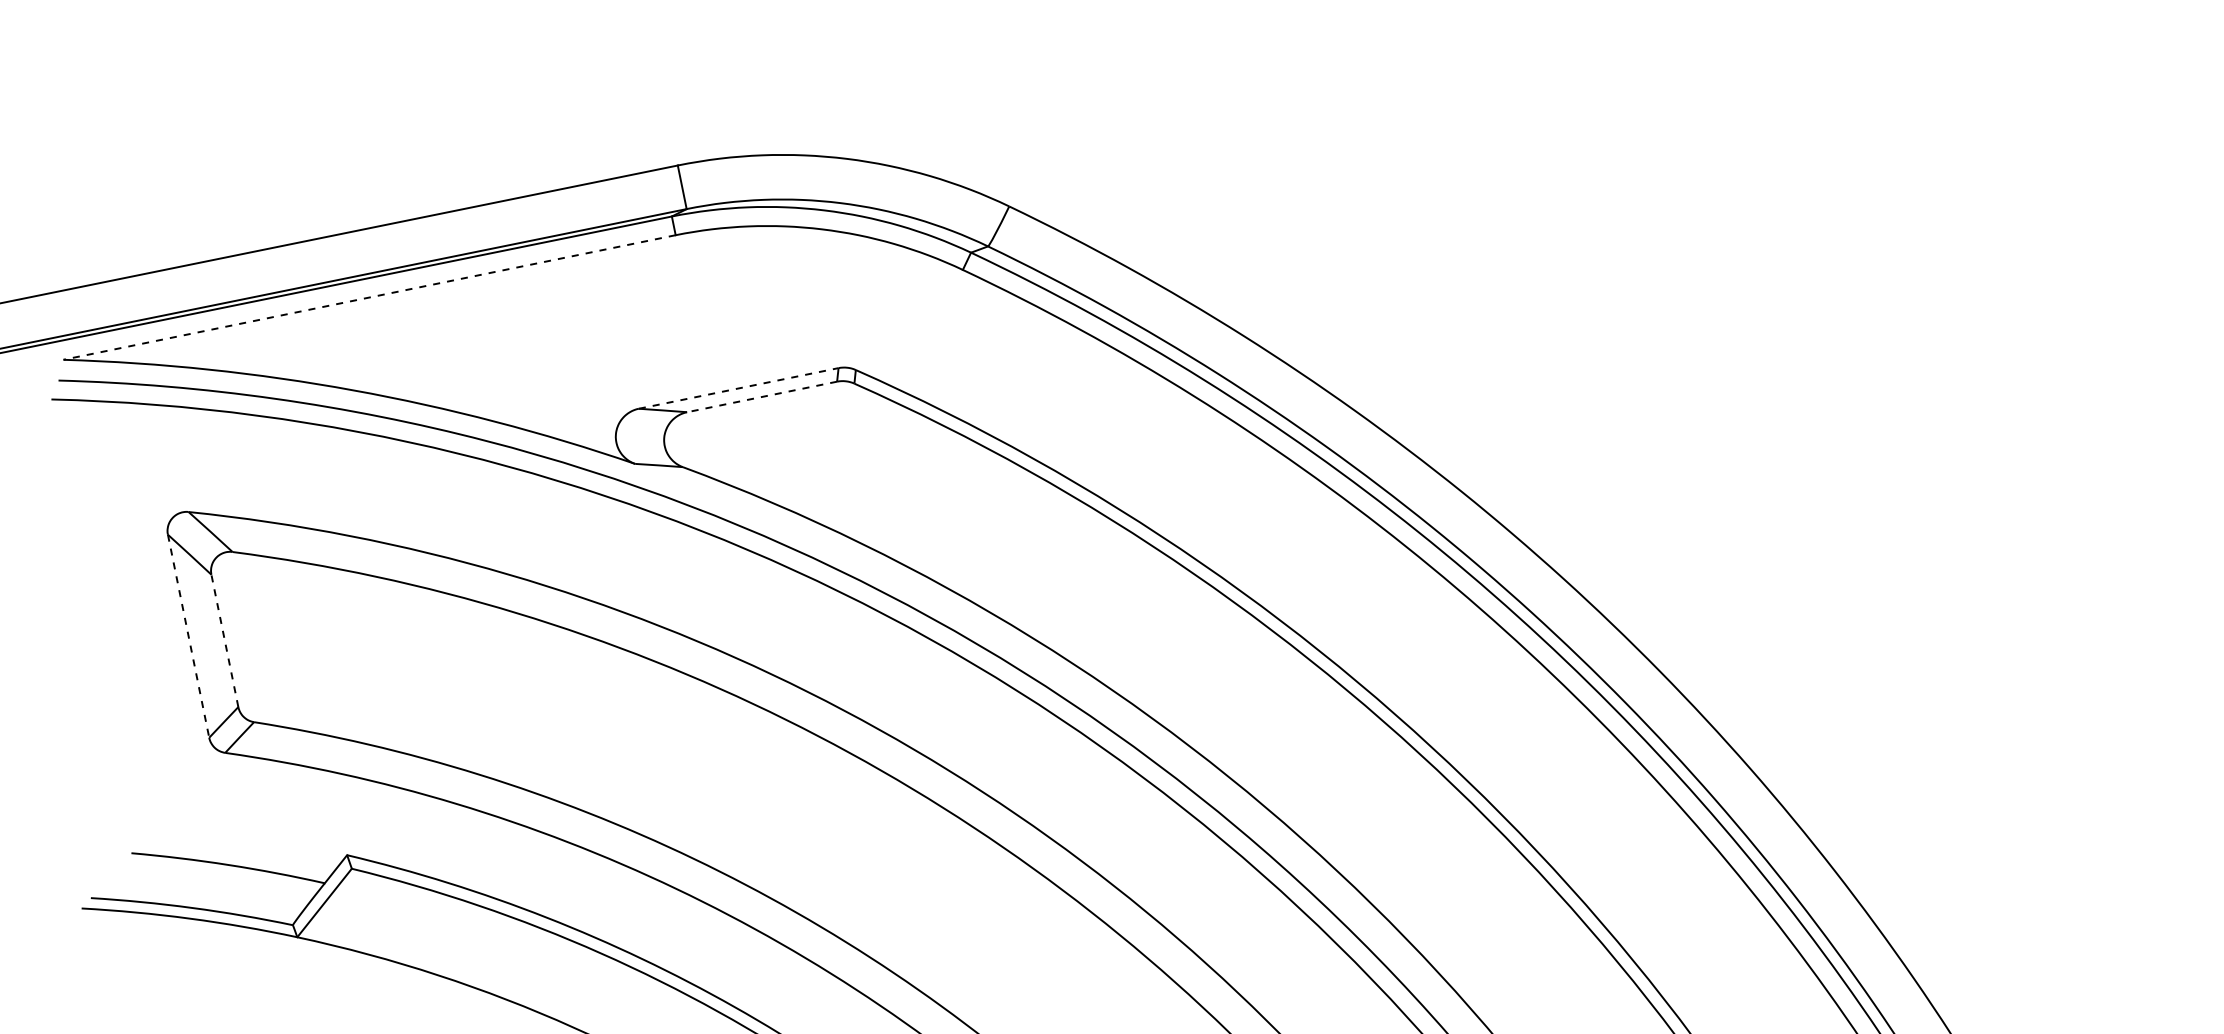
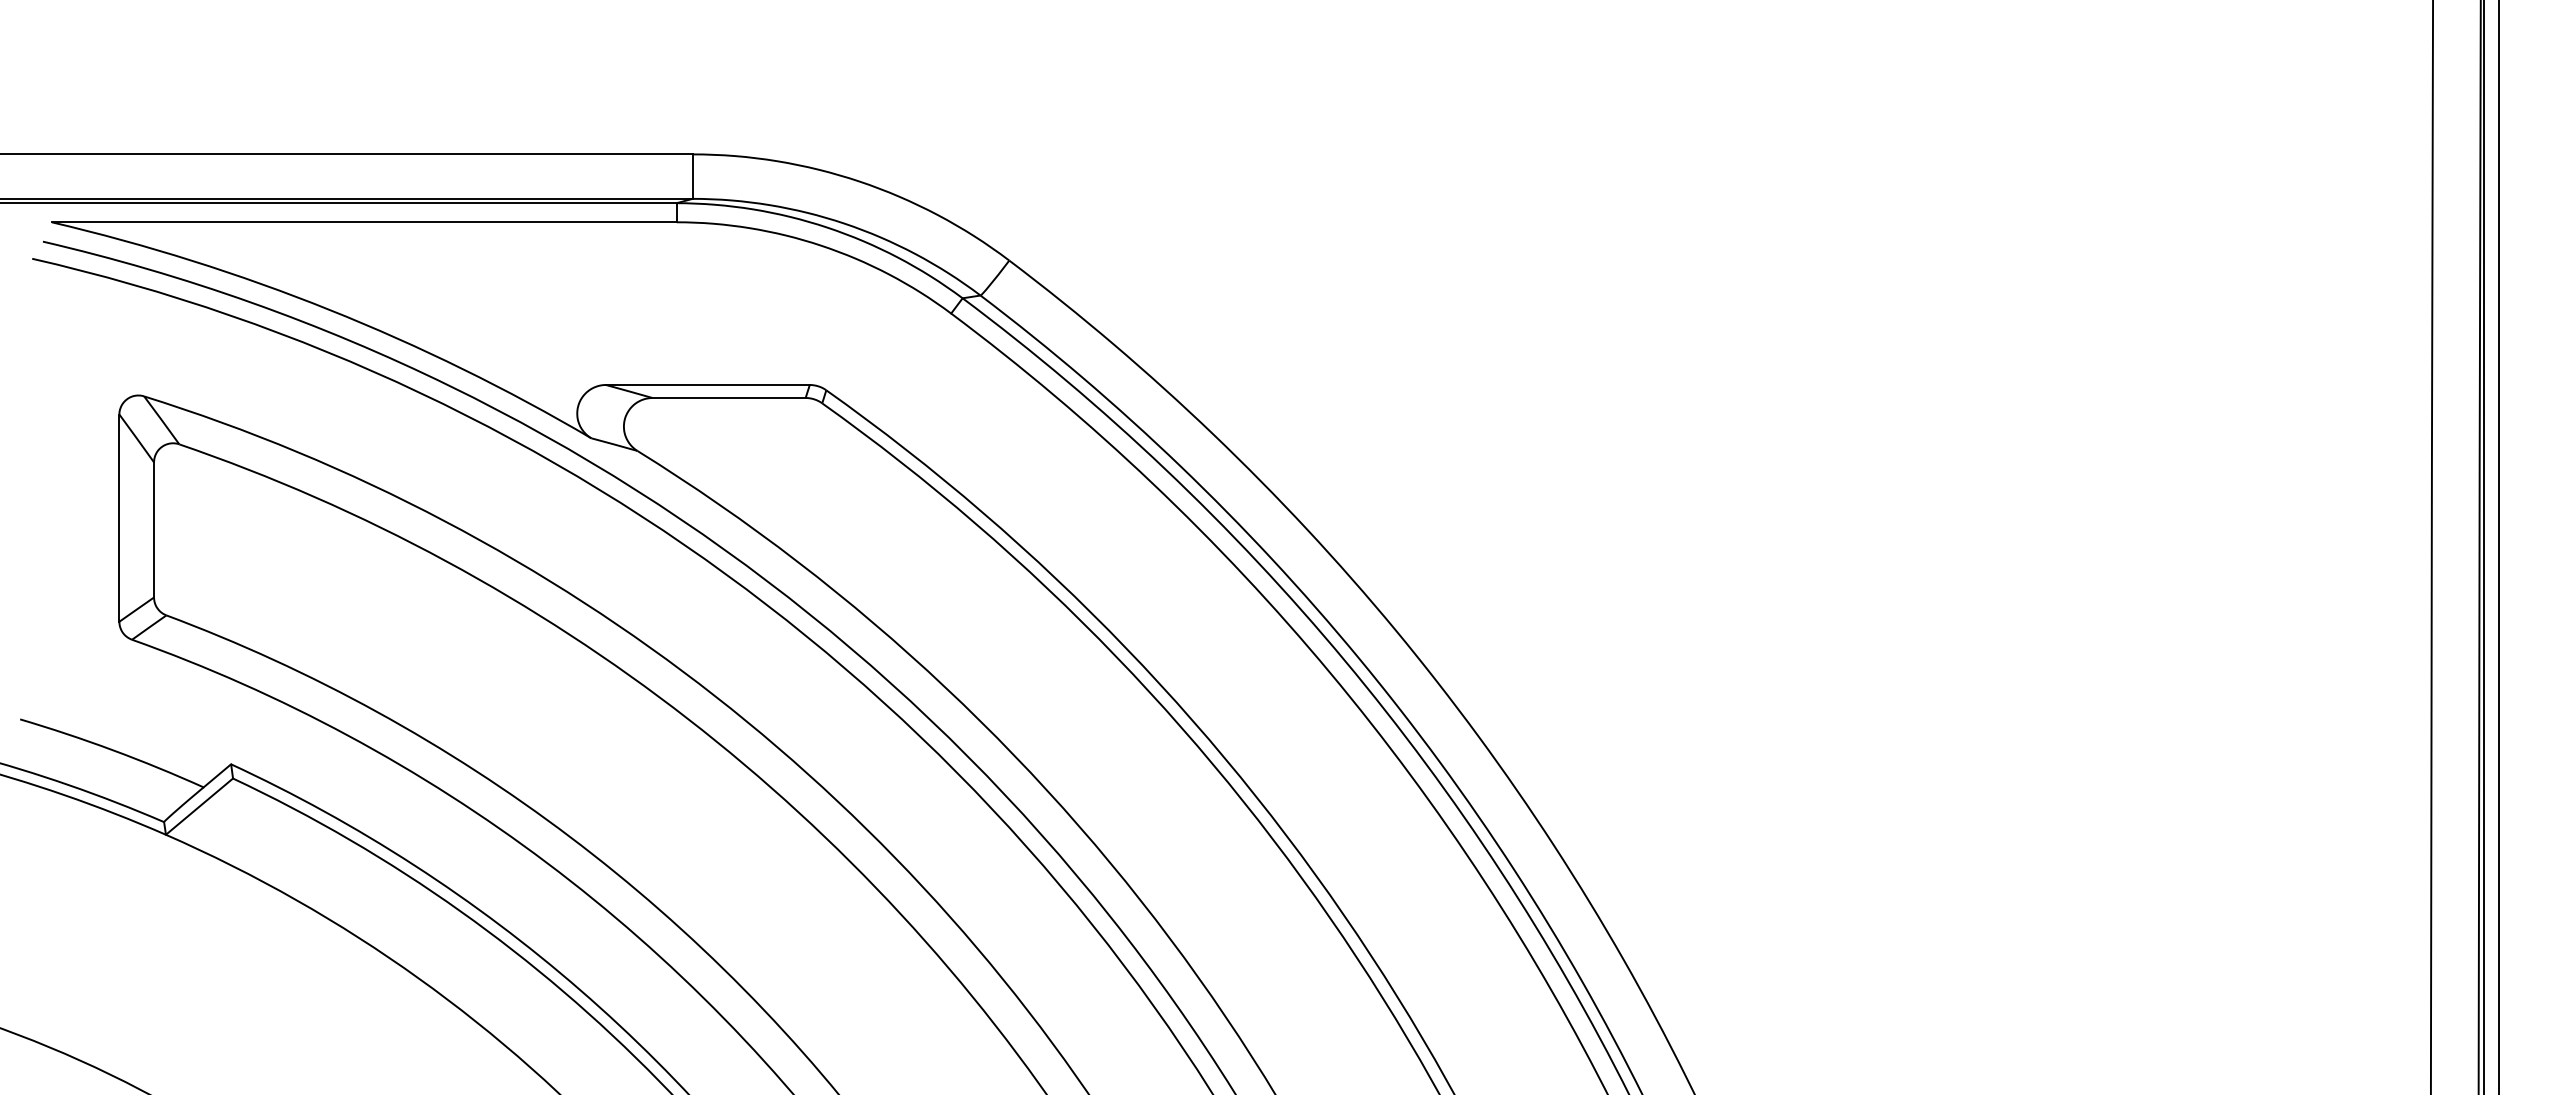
line: (368, 297) -> (363, 222), dashed -> solid
line: (738, 388) -> (707, 384), dashed -> solid
line: (762, 397) -> (729, 398), dashed -> solid
line: (188, 636) -> (119, 518), dashed -> solid
line: (225, 640) -> (154, 529), dashed -> solid

